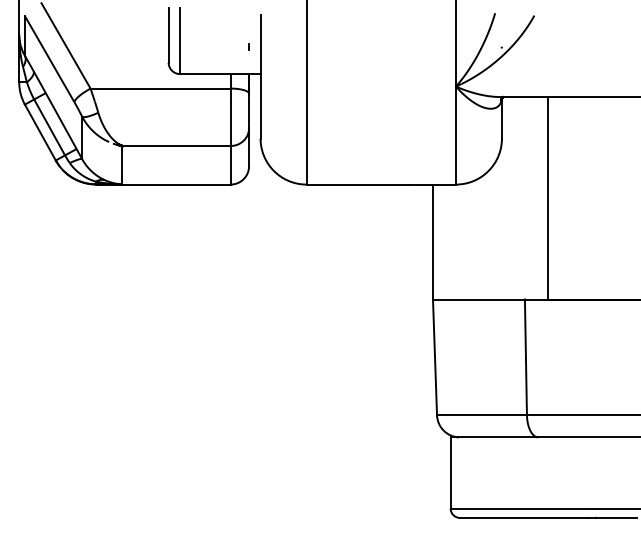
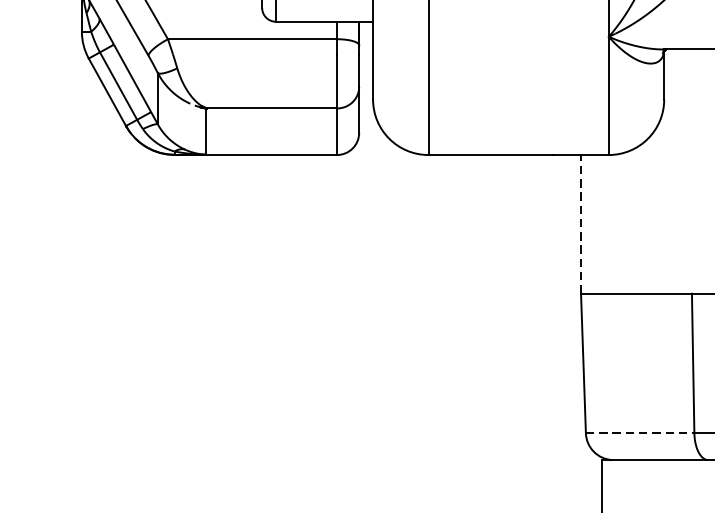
line: (432, 241) -> (580, 223), solid -> dashed
line: (482, 415) -> (640, 433), solid -> dashed

